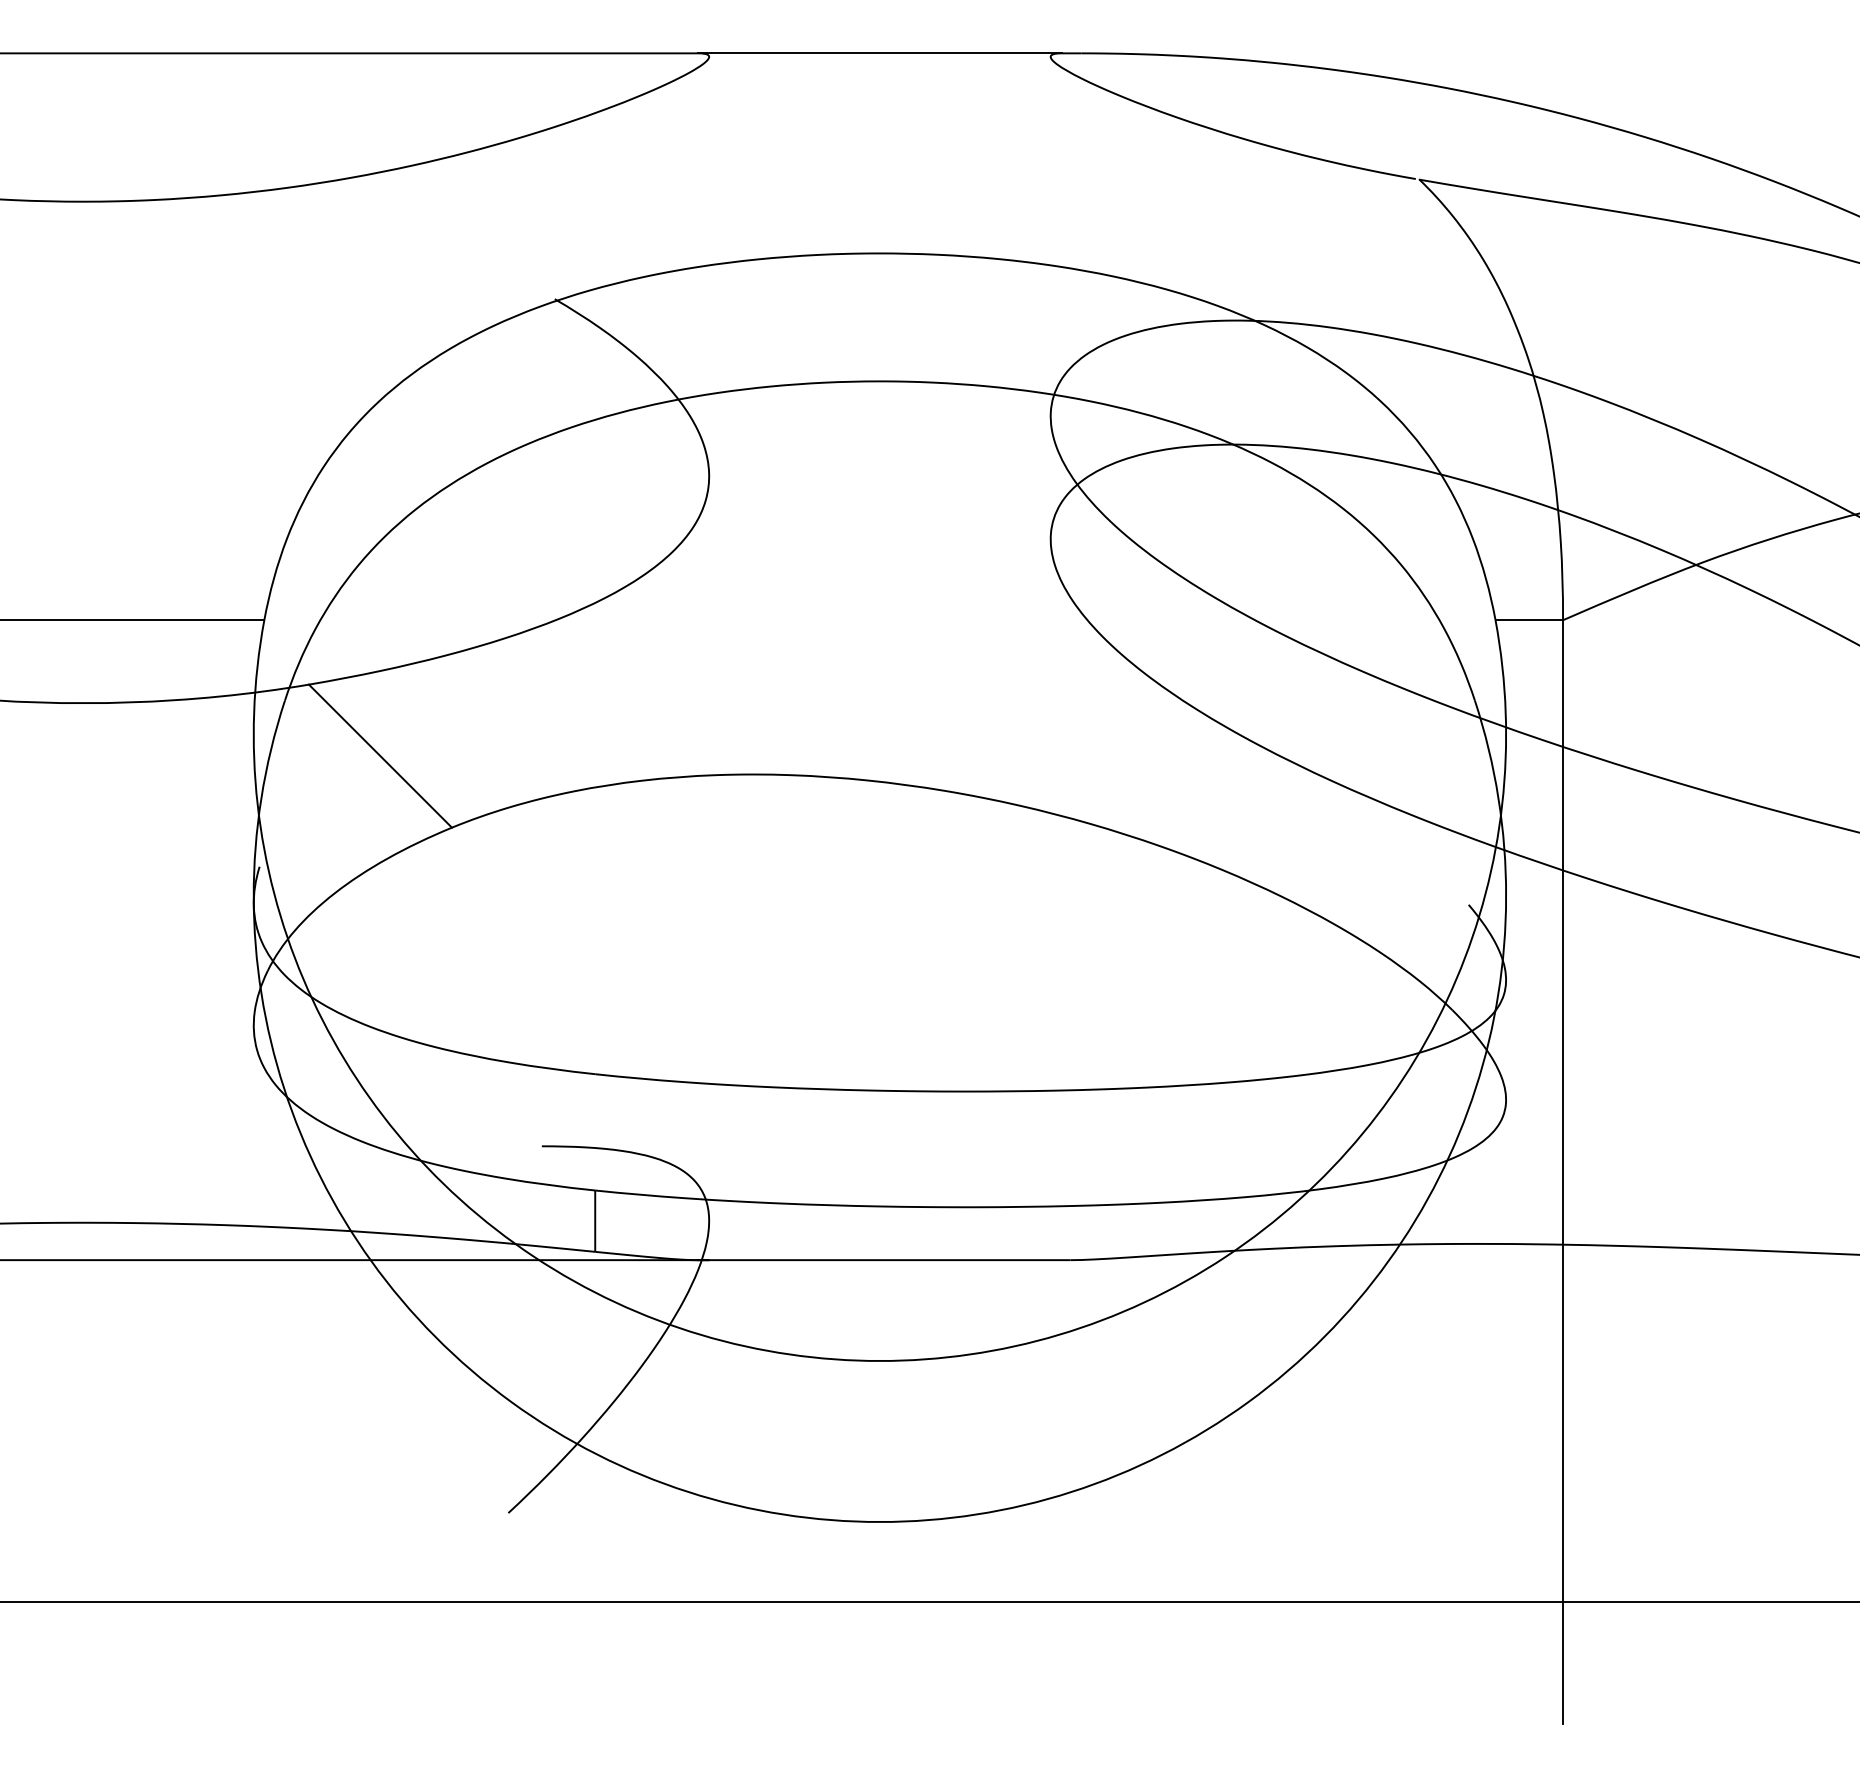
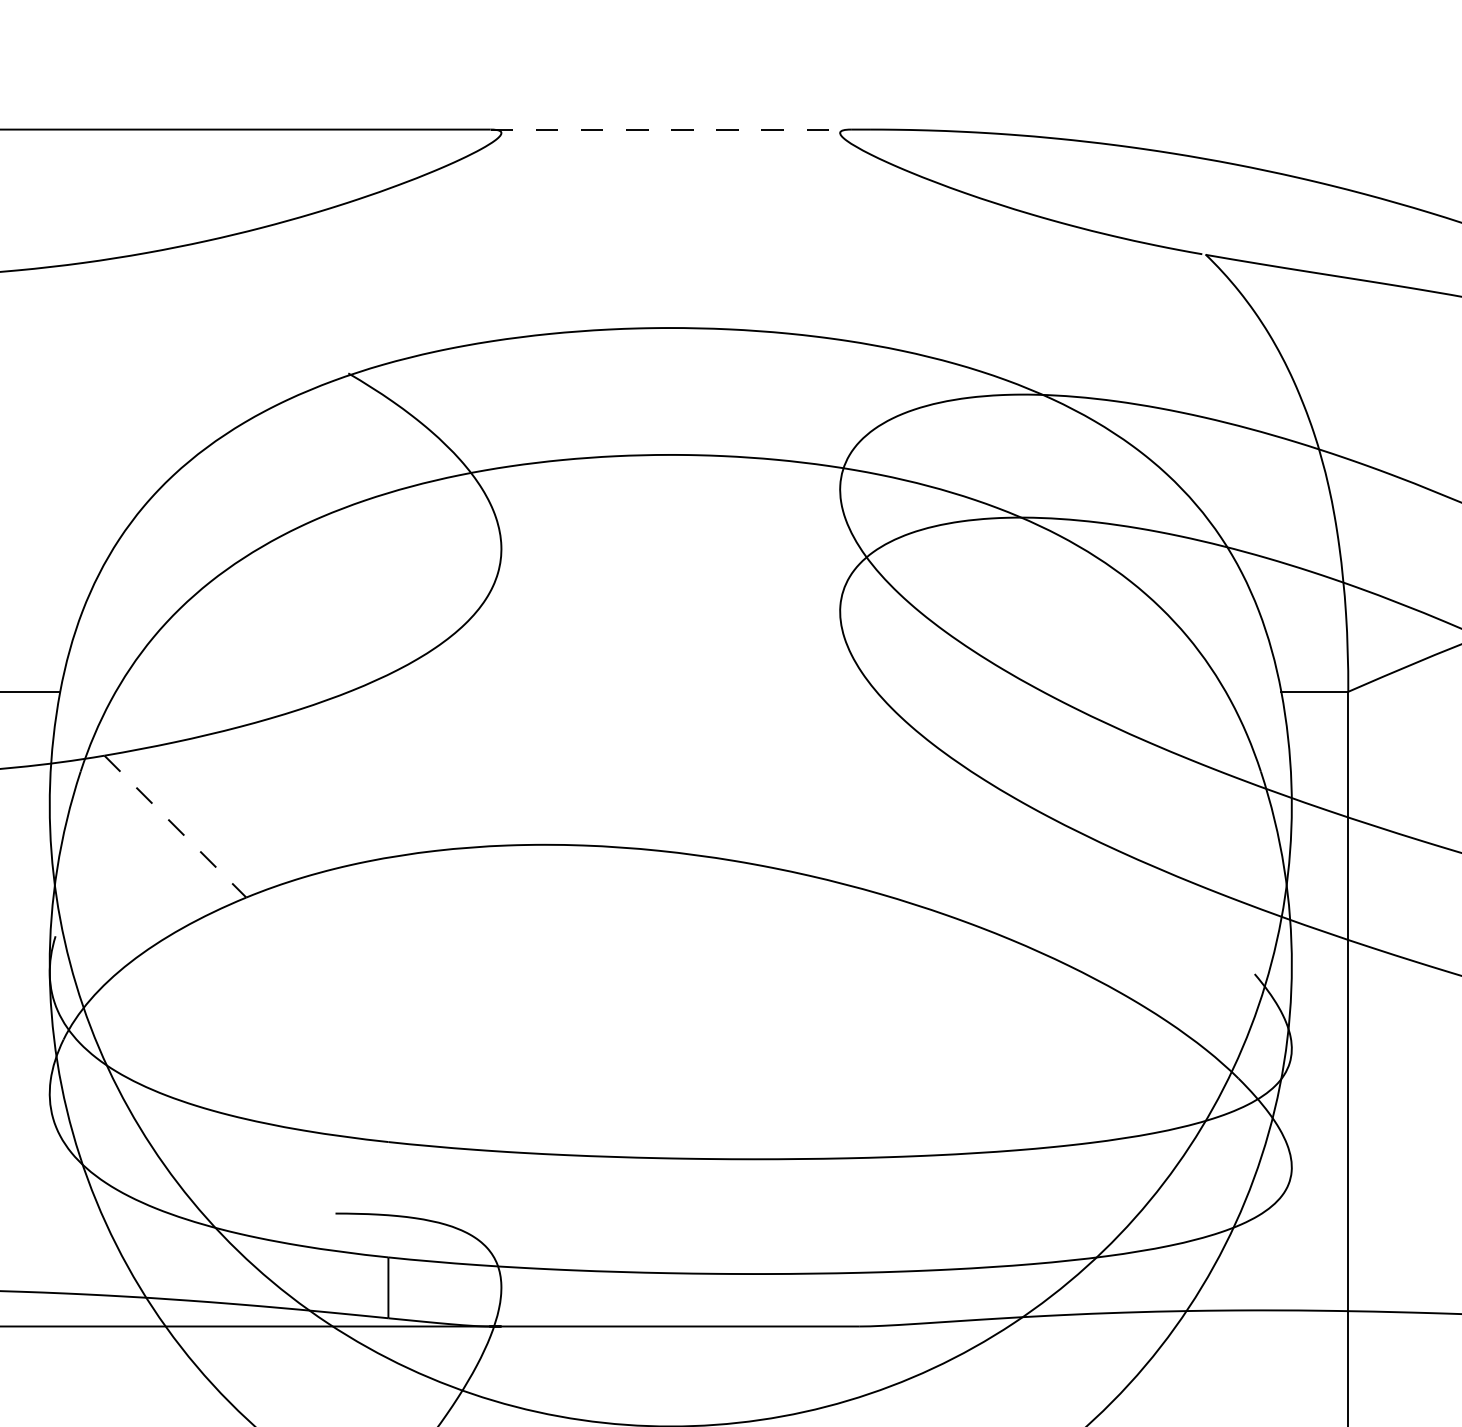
line: (879, 53) -> (670, 129), solid -> dashed
line: (380, 756) -> (175, 826), solid -> dashed

